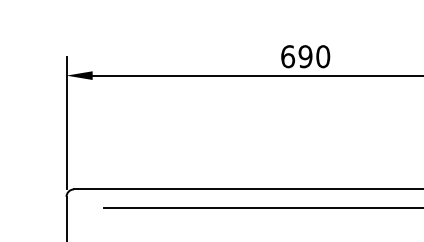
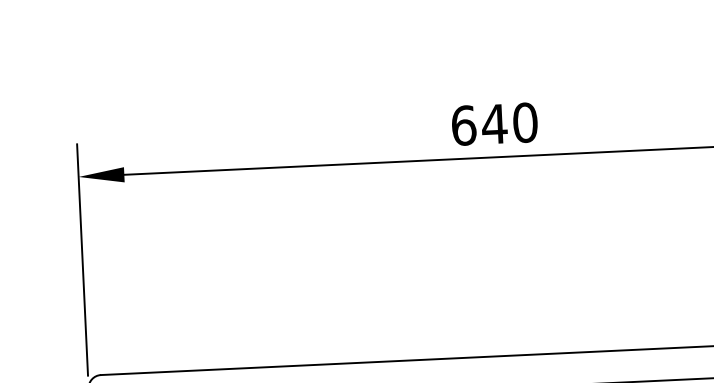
text: (305, 56) -> (494, 123), 690 -> 640

